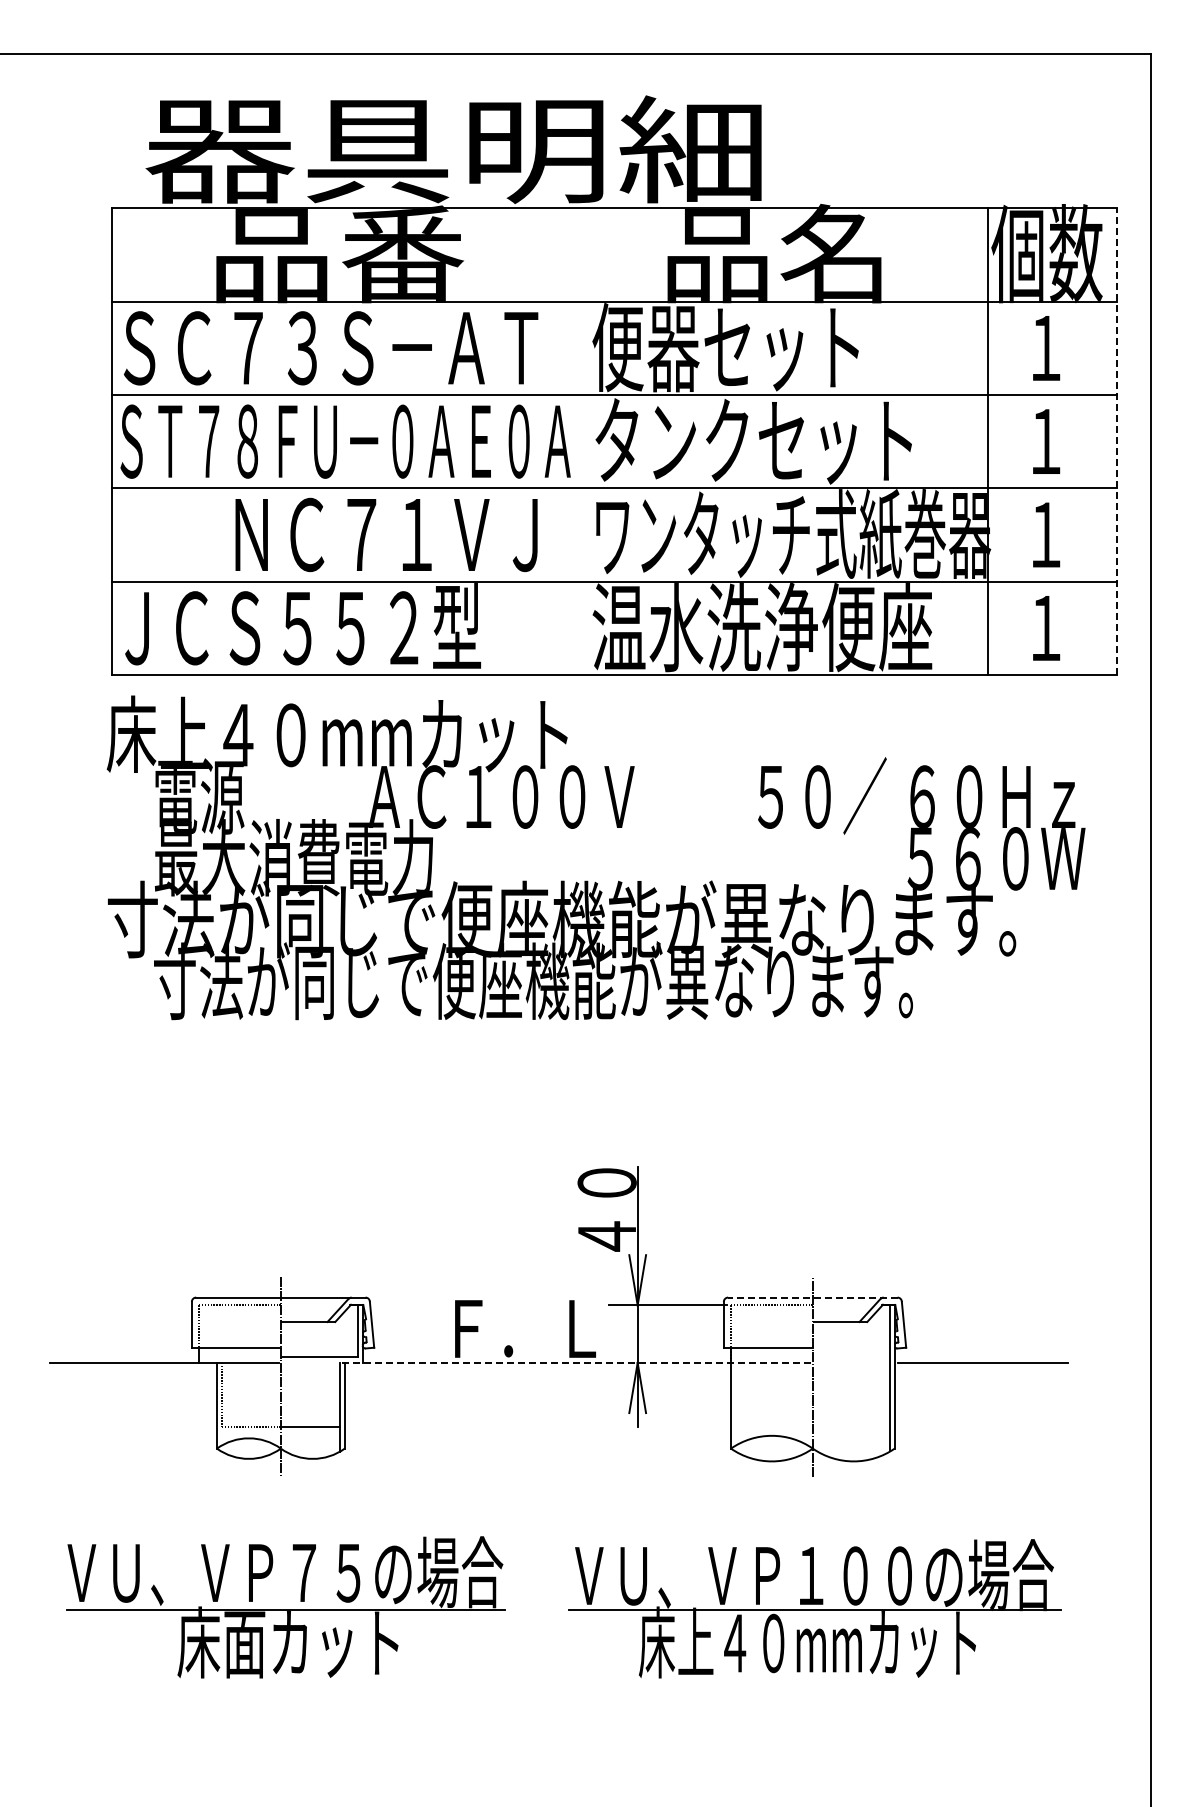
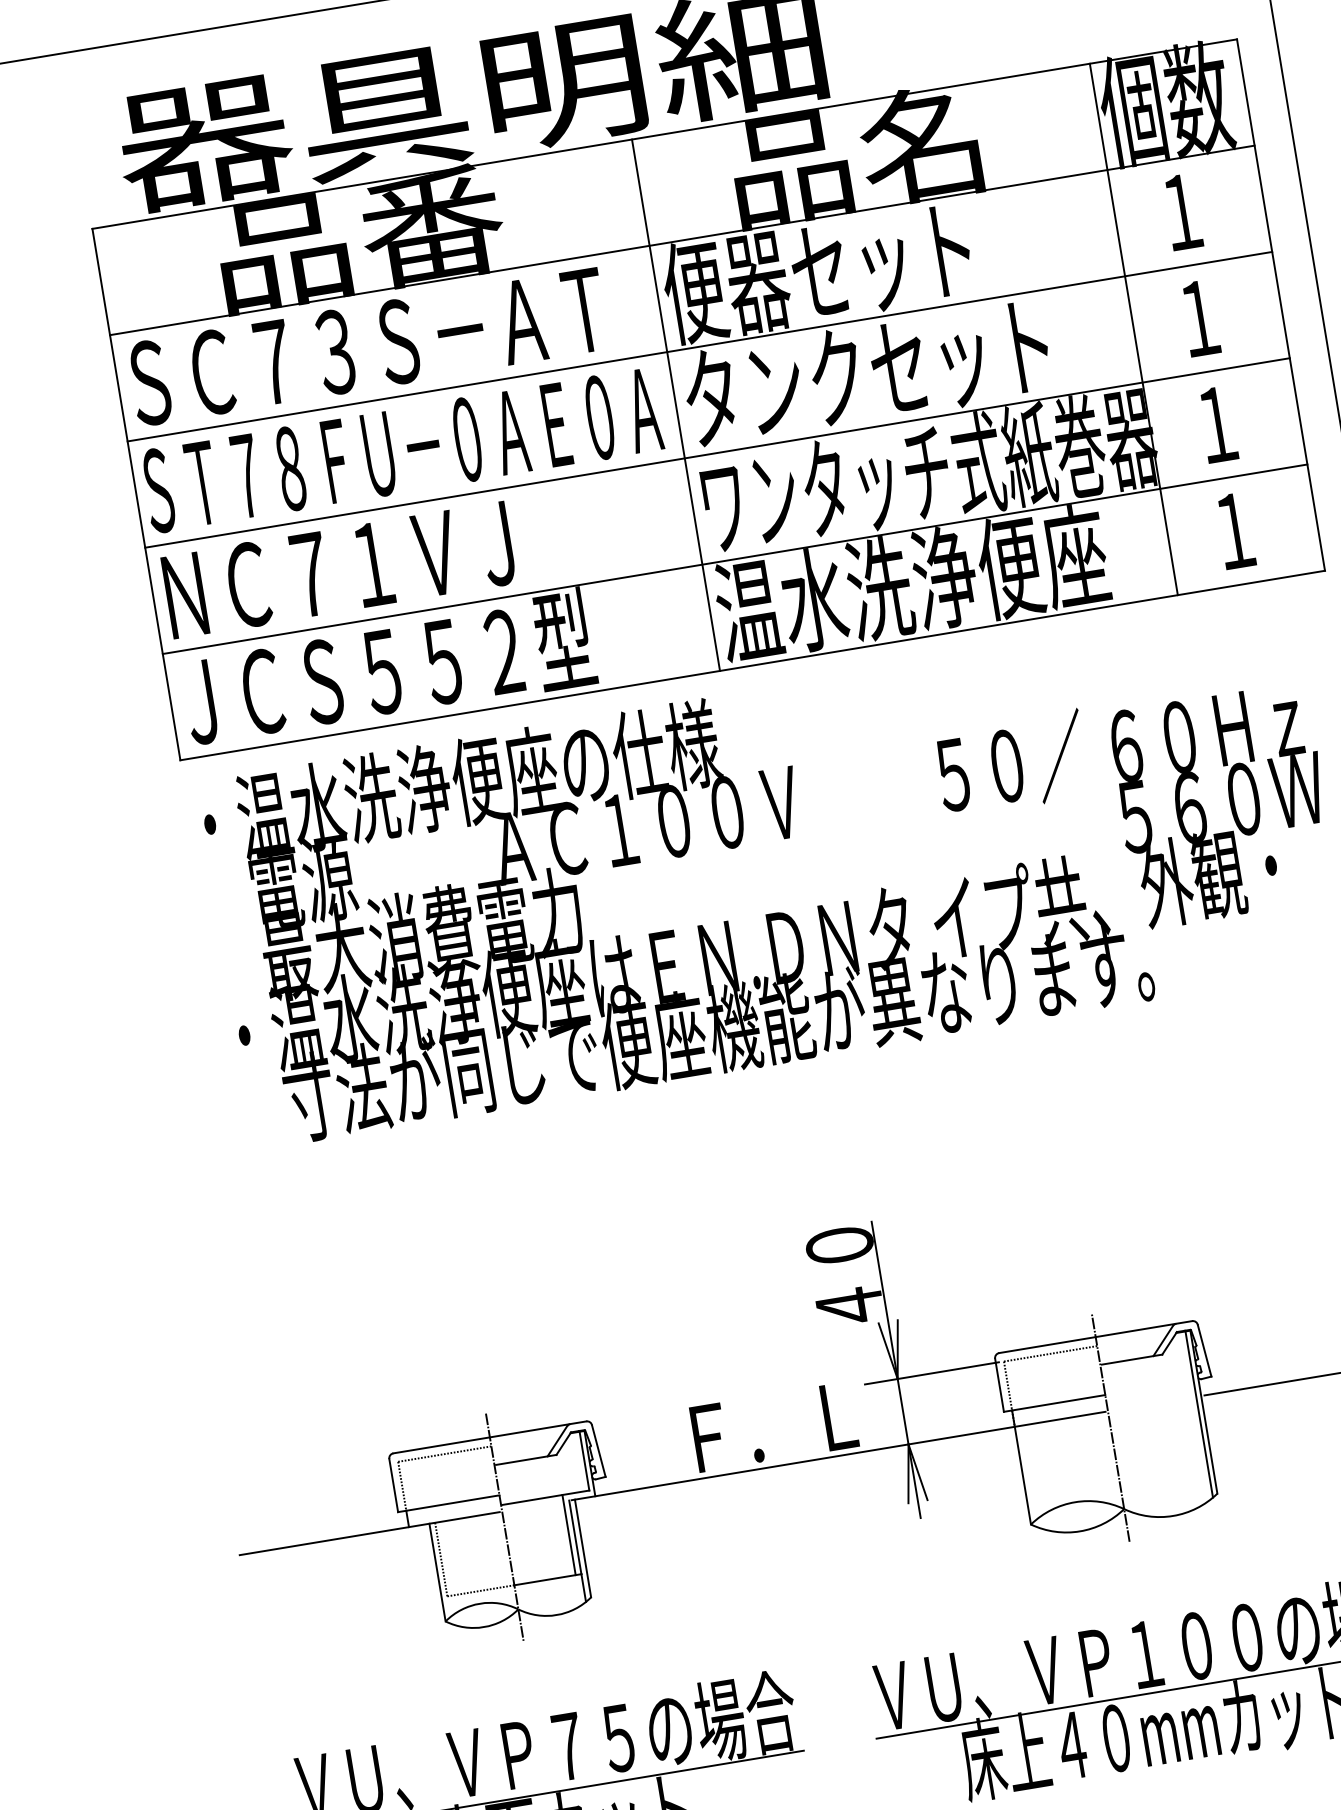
line: (585, 441) -> (675, 405), added
line: (1117, 441) -> (1281, 304), dashed -> solid
text: (386, 534) -> (338, 569), moved
text: (340, 734) -> (451, 784), 床上４０mmカット -> ・温水洗浄便座の仕様
text: (570, 919) -> (748, 952), 寸法が同じで便座機能が異なります。 -> ・温水洗浄便座はＥＮ.ＤＮタ イプ共、外観・
line: (812, 1297) -> (1095, 1337), dashed -> solid
line: (576, 1362) -> (838, 1455), dashed -> solid
line: (334, 1392) -> (568, 1535), added

